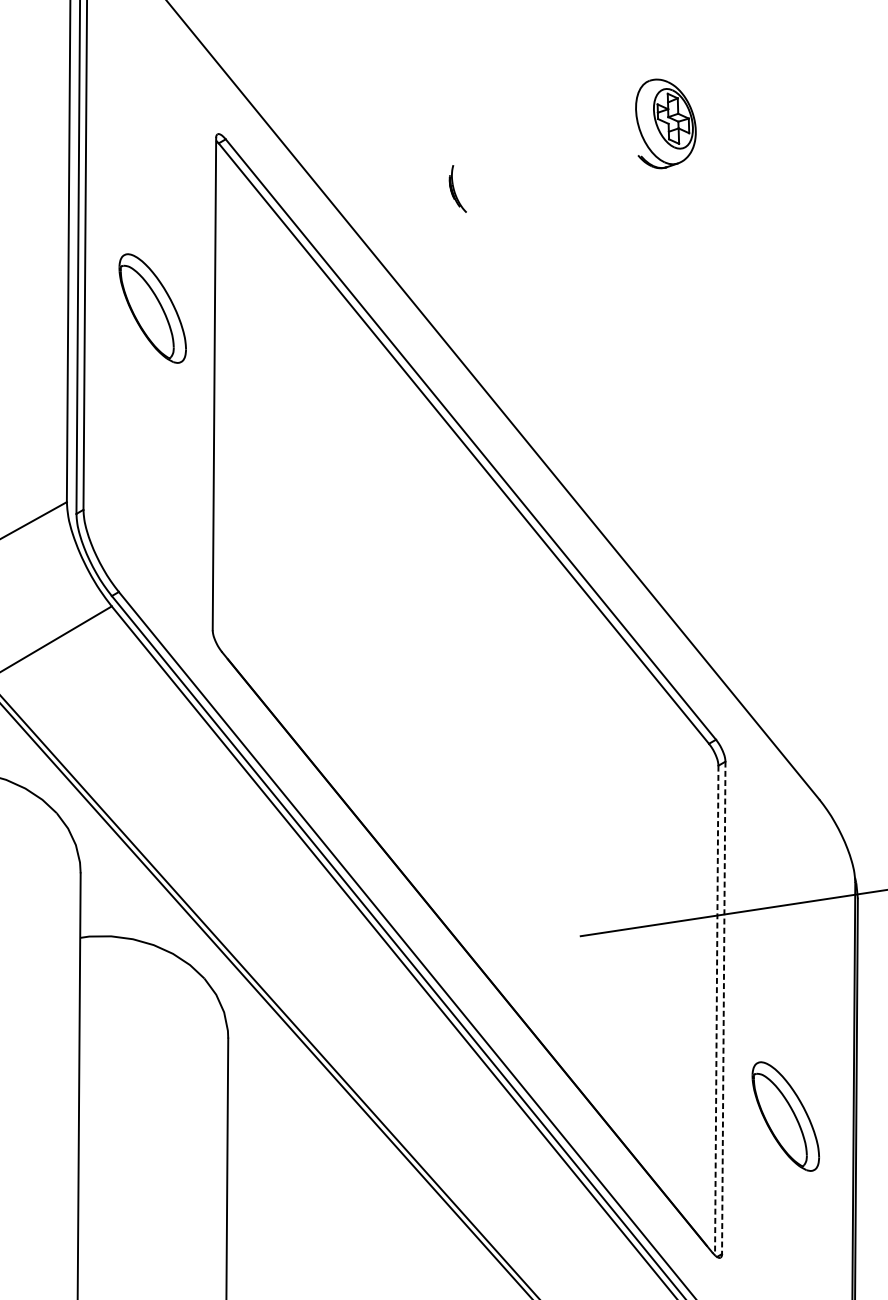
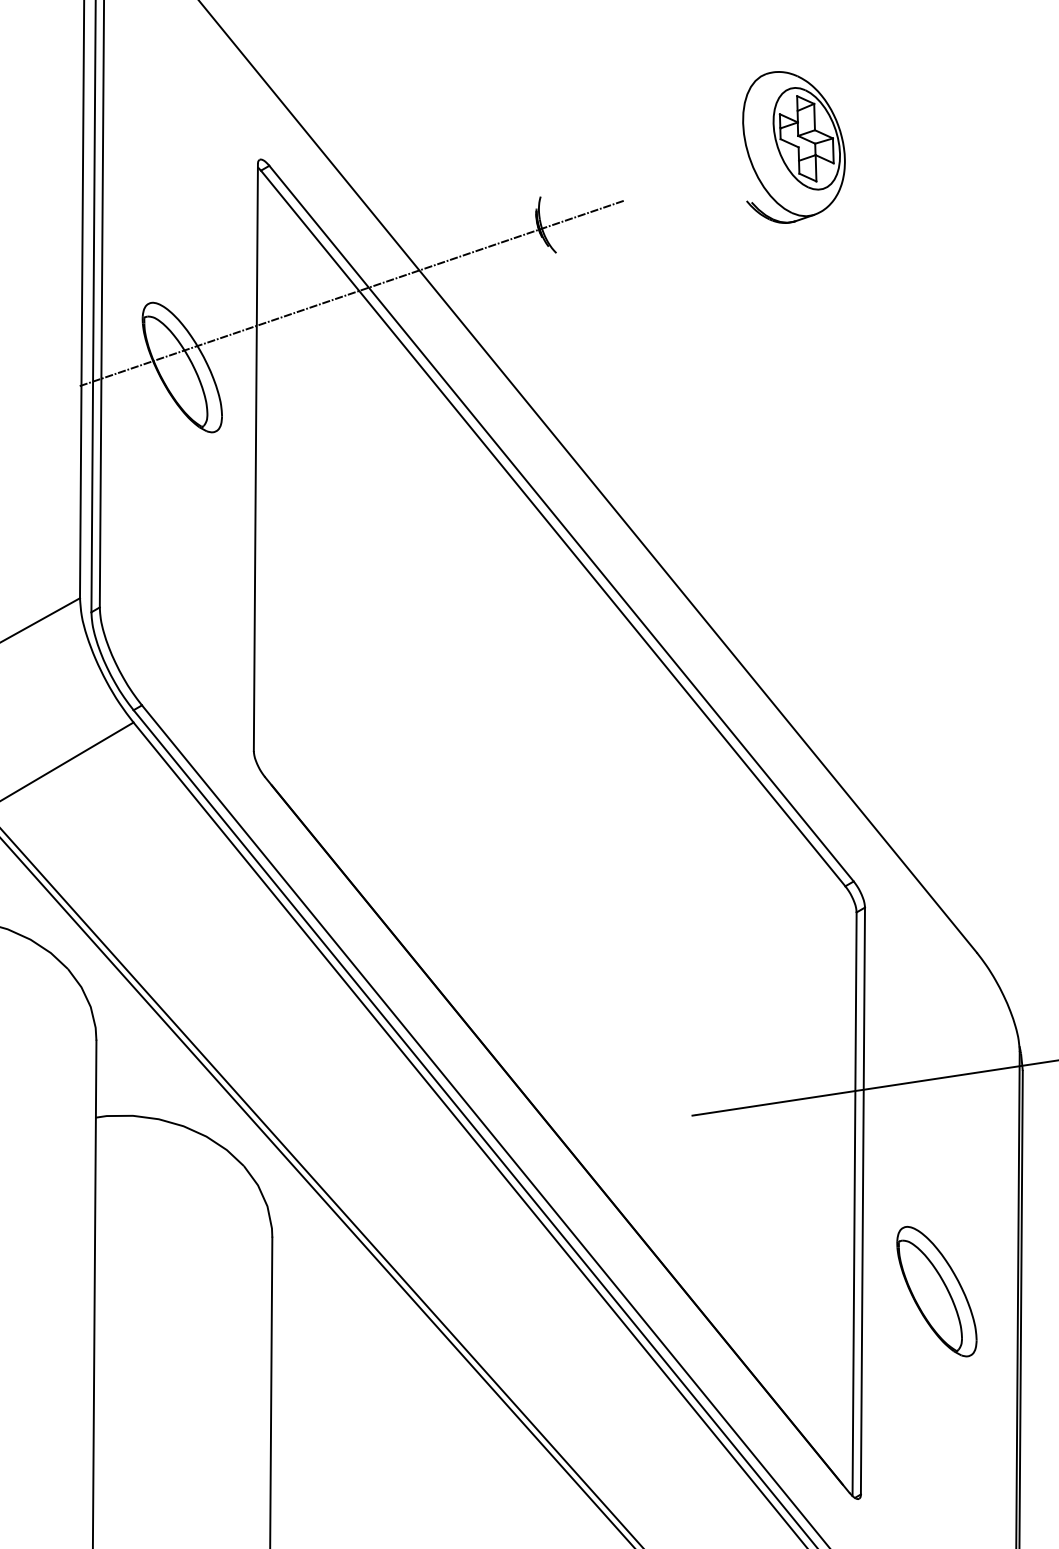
part: (665, 123) -> (793, 147), size x1.43
line: (293, 246) -> (350, 293), added
line: (723, 1008) -> (862, 1201), dashed -> solid
line: (716, 1010) -> (854, 1204), dashed -> solid
part: (785, 1116) -> (936, 1291), moved

